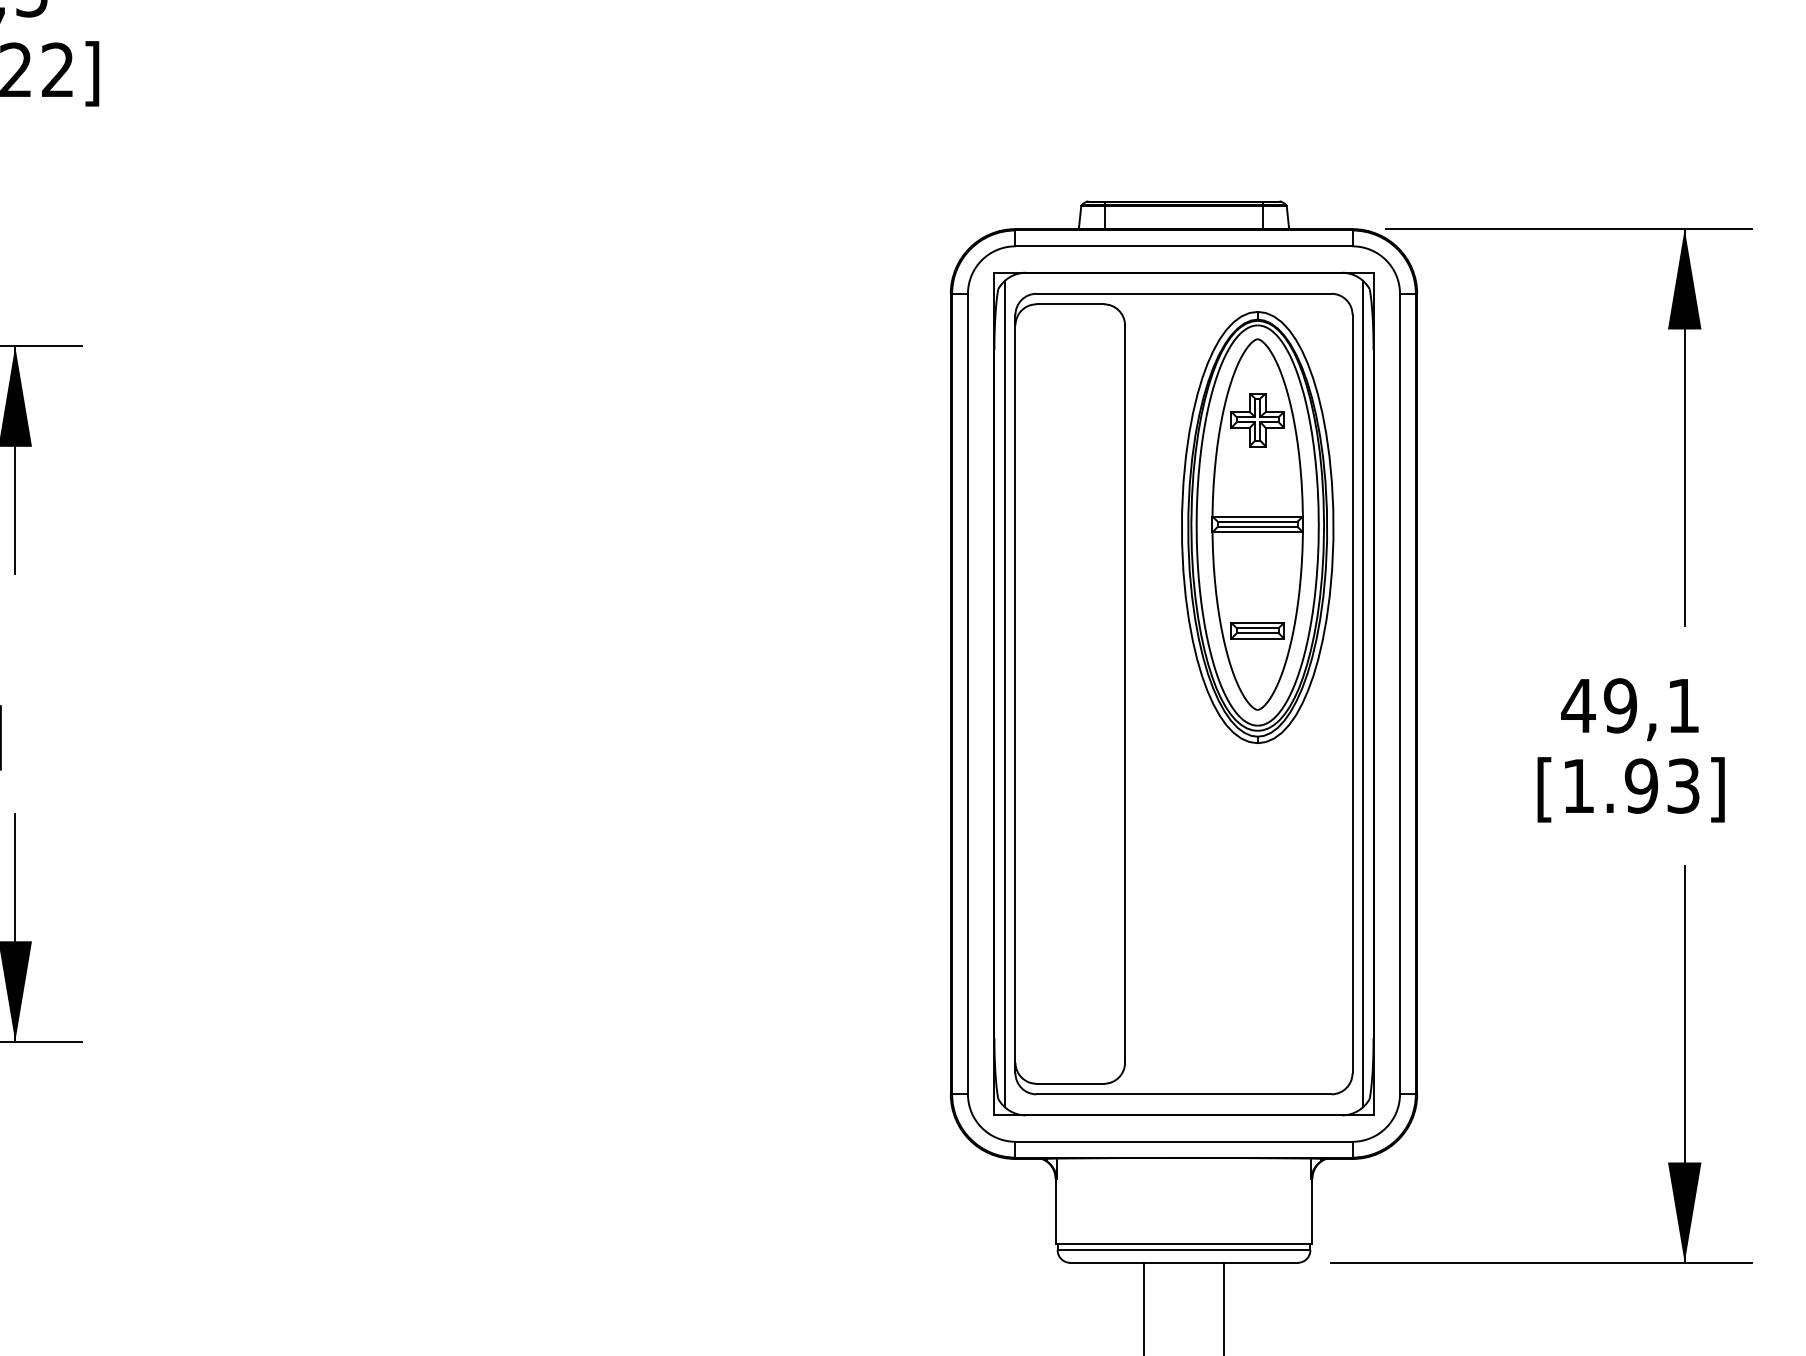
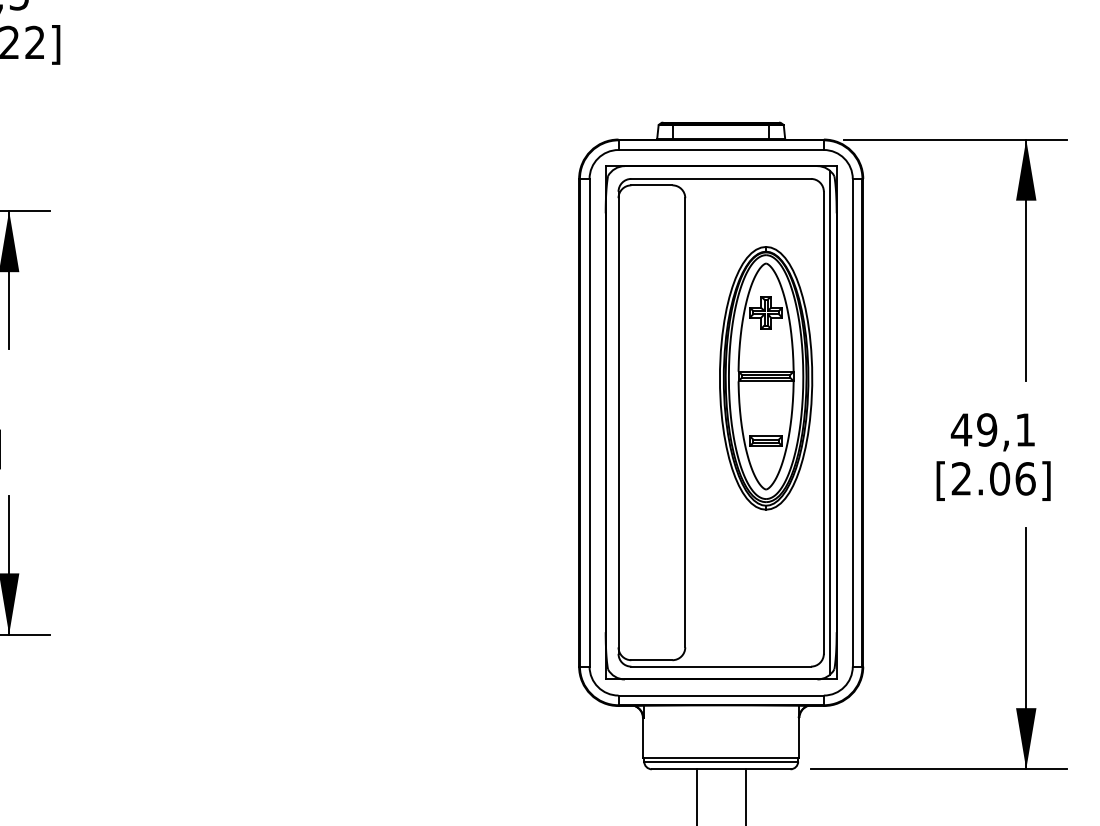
part: (1258, 527) -> (766, 378), moved
line: (1005, 693) -> (612, 422), removed
text: (1630, 785) -> (993, 478), [1.93] -> [2.06]

